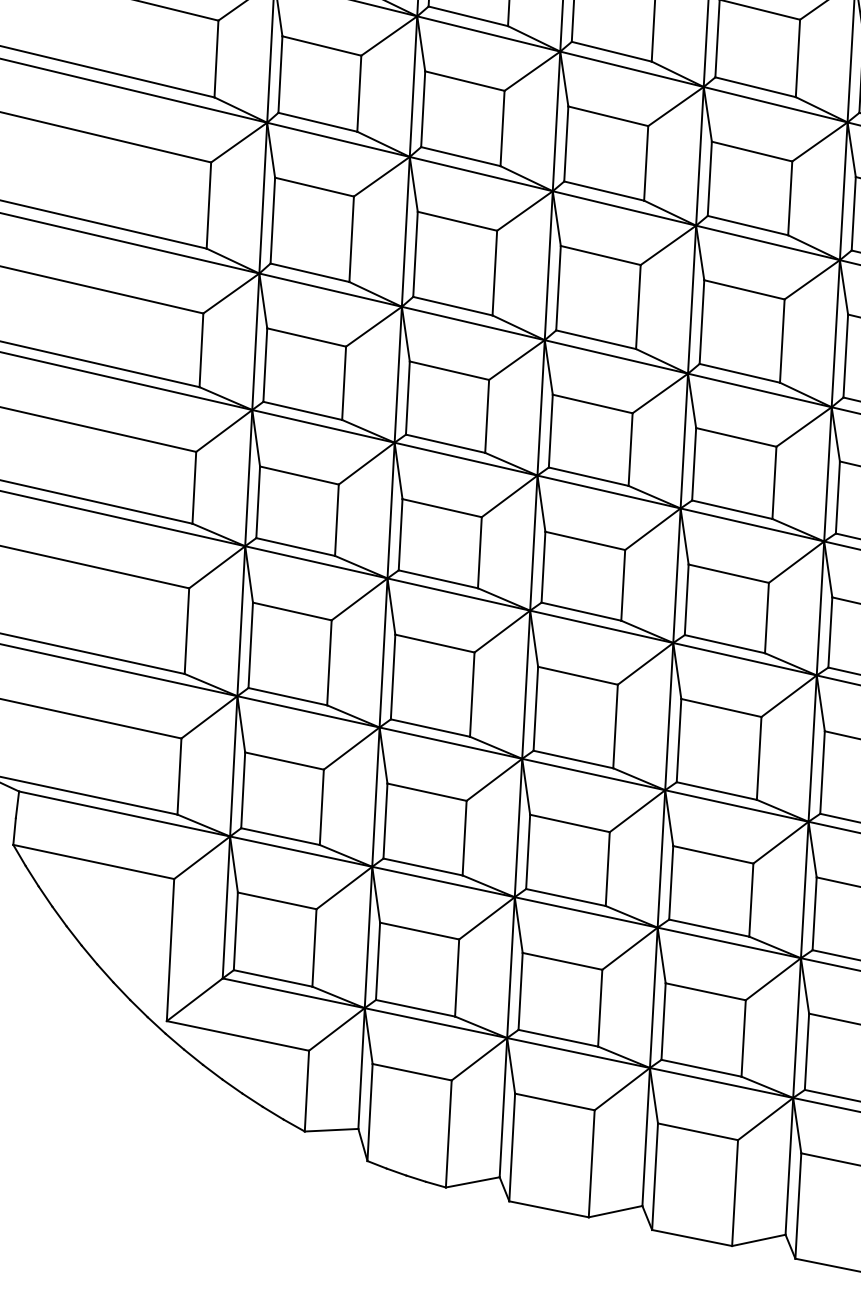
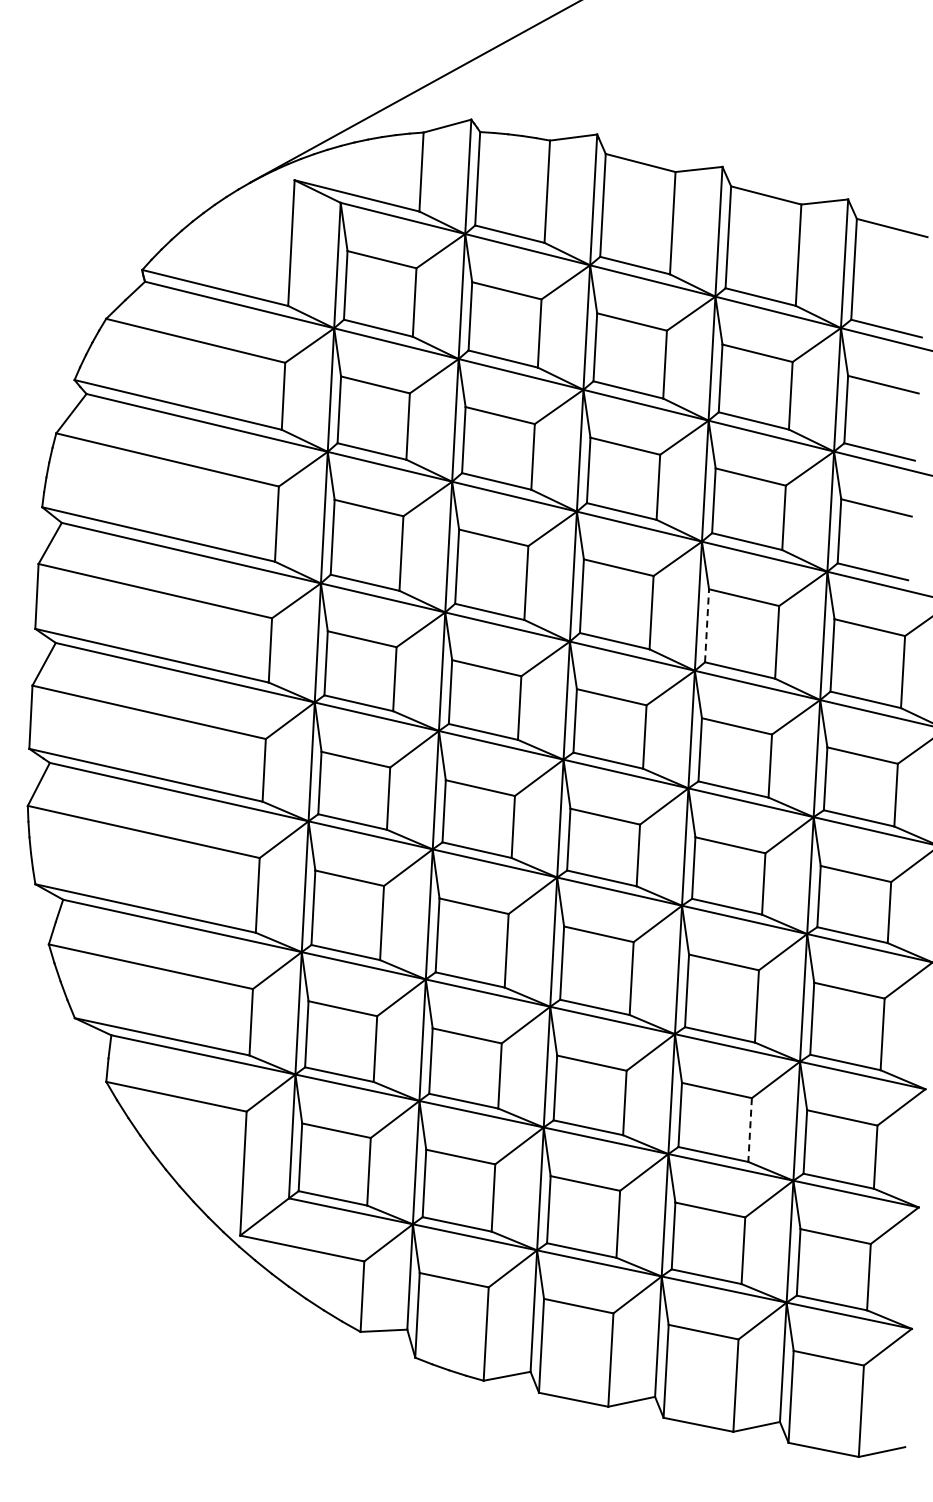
line: (702, 321) -> (707, 625), solid -> dashed
line: (751, 900) -> (750, 1130), solid -> dashed

